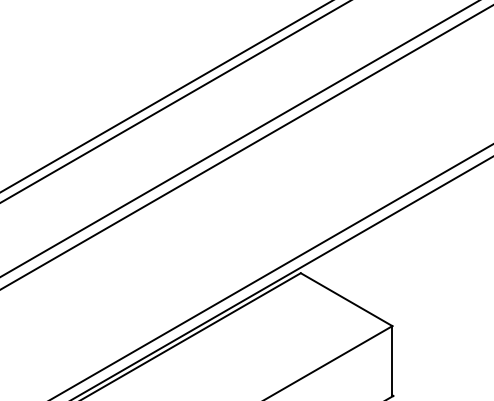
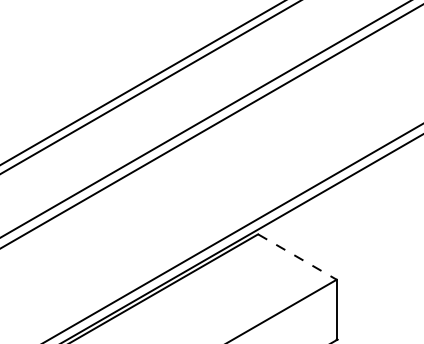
line: (346, 299) -> (297, 256), solid -> dashed

